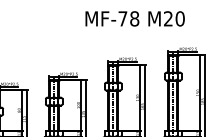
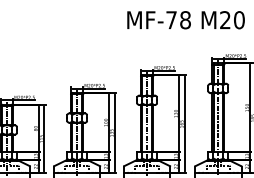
text: (134, 19) -> (185, 20), moved

